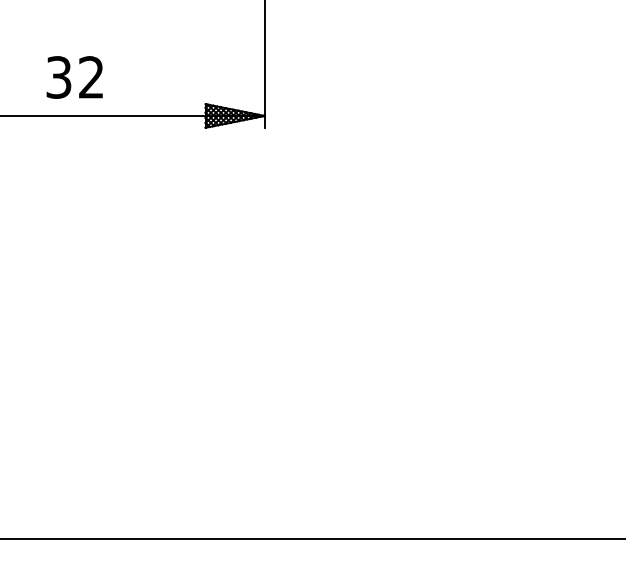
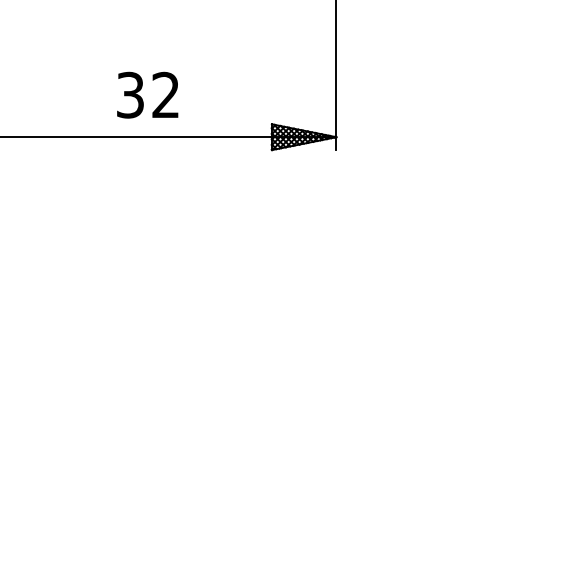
text: (74, 77) -> (147, 95), moved

